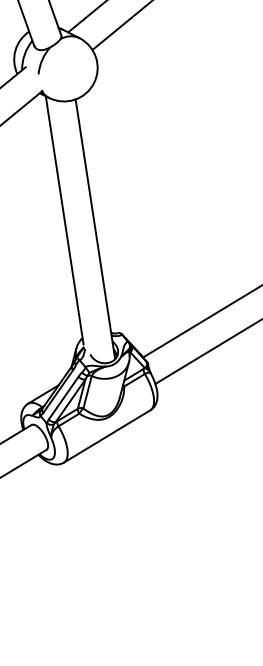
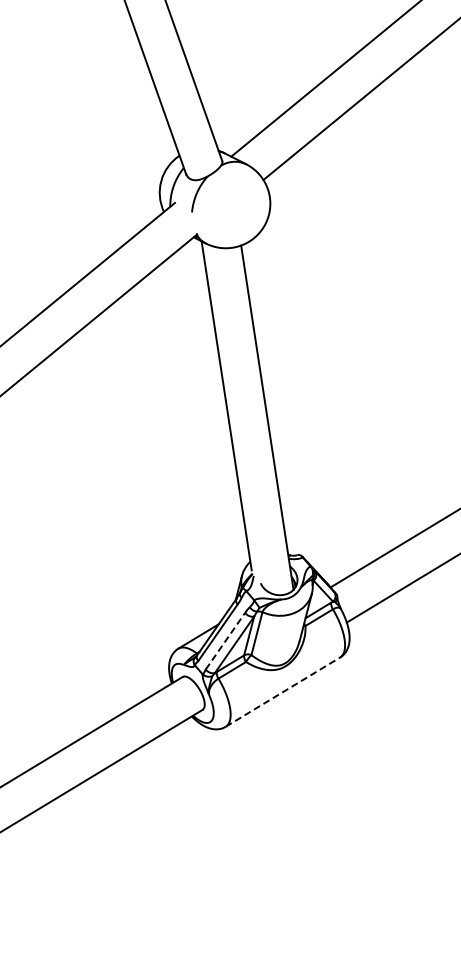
line: (63, 397) -> (225, 640), solid -> dashed
line: (107, 436) -> (283, 692), solid -> dashed

